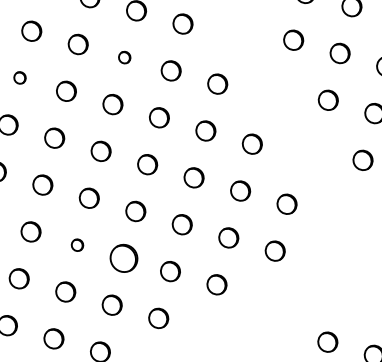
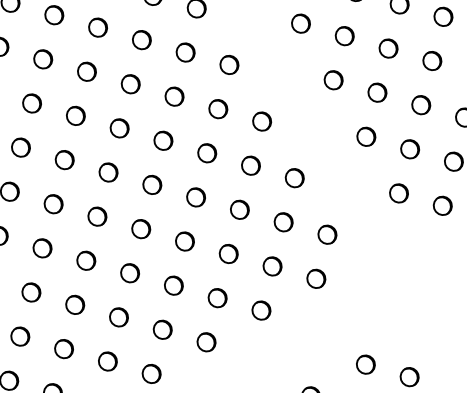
part: (124, 57) -> (174, 96), size x1.67
part: (19, 77) -> (75, 115), size x1.67
part: (76, 245) -> (129, 273), size x1.67
part: (123, 258) -> (173, 285), size x0.71

